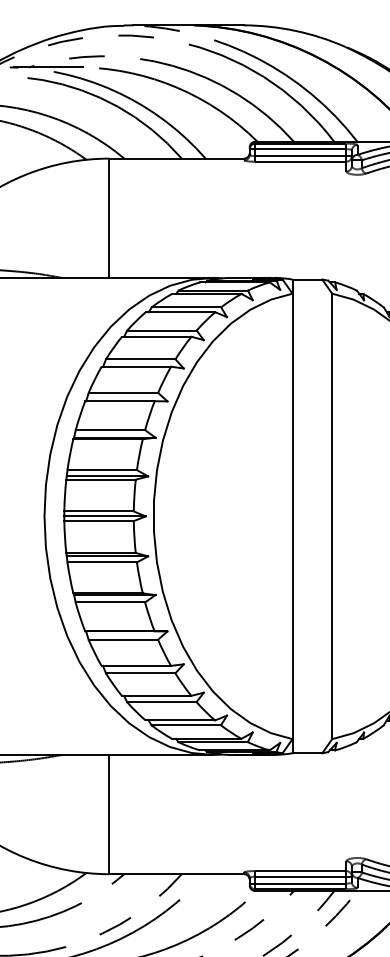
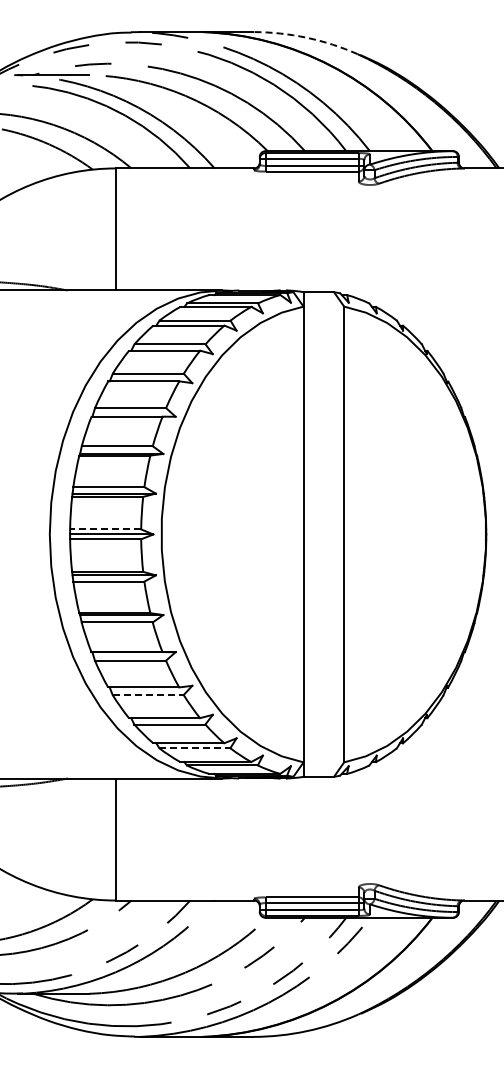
arc: (295, 30) -> (306, 37), solid -> dashed
line: (98, 511) -> (105, 529), solid -> dashed
line: (140, 673) -> (148, 695), solid -> dashed
line: (185, 725) -> (194, 748), solid -> dashed

